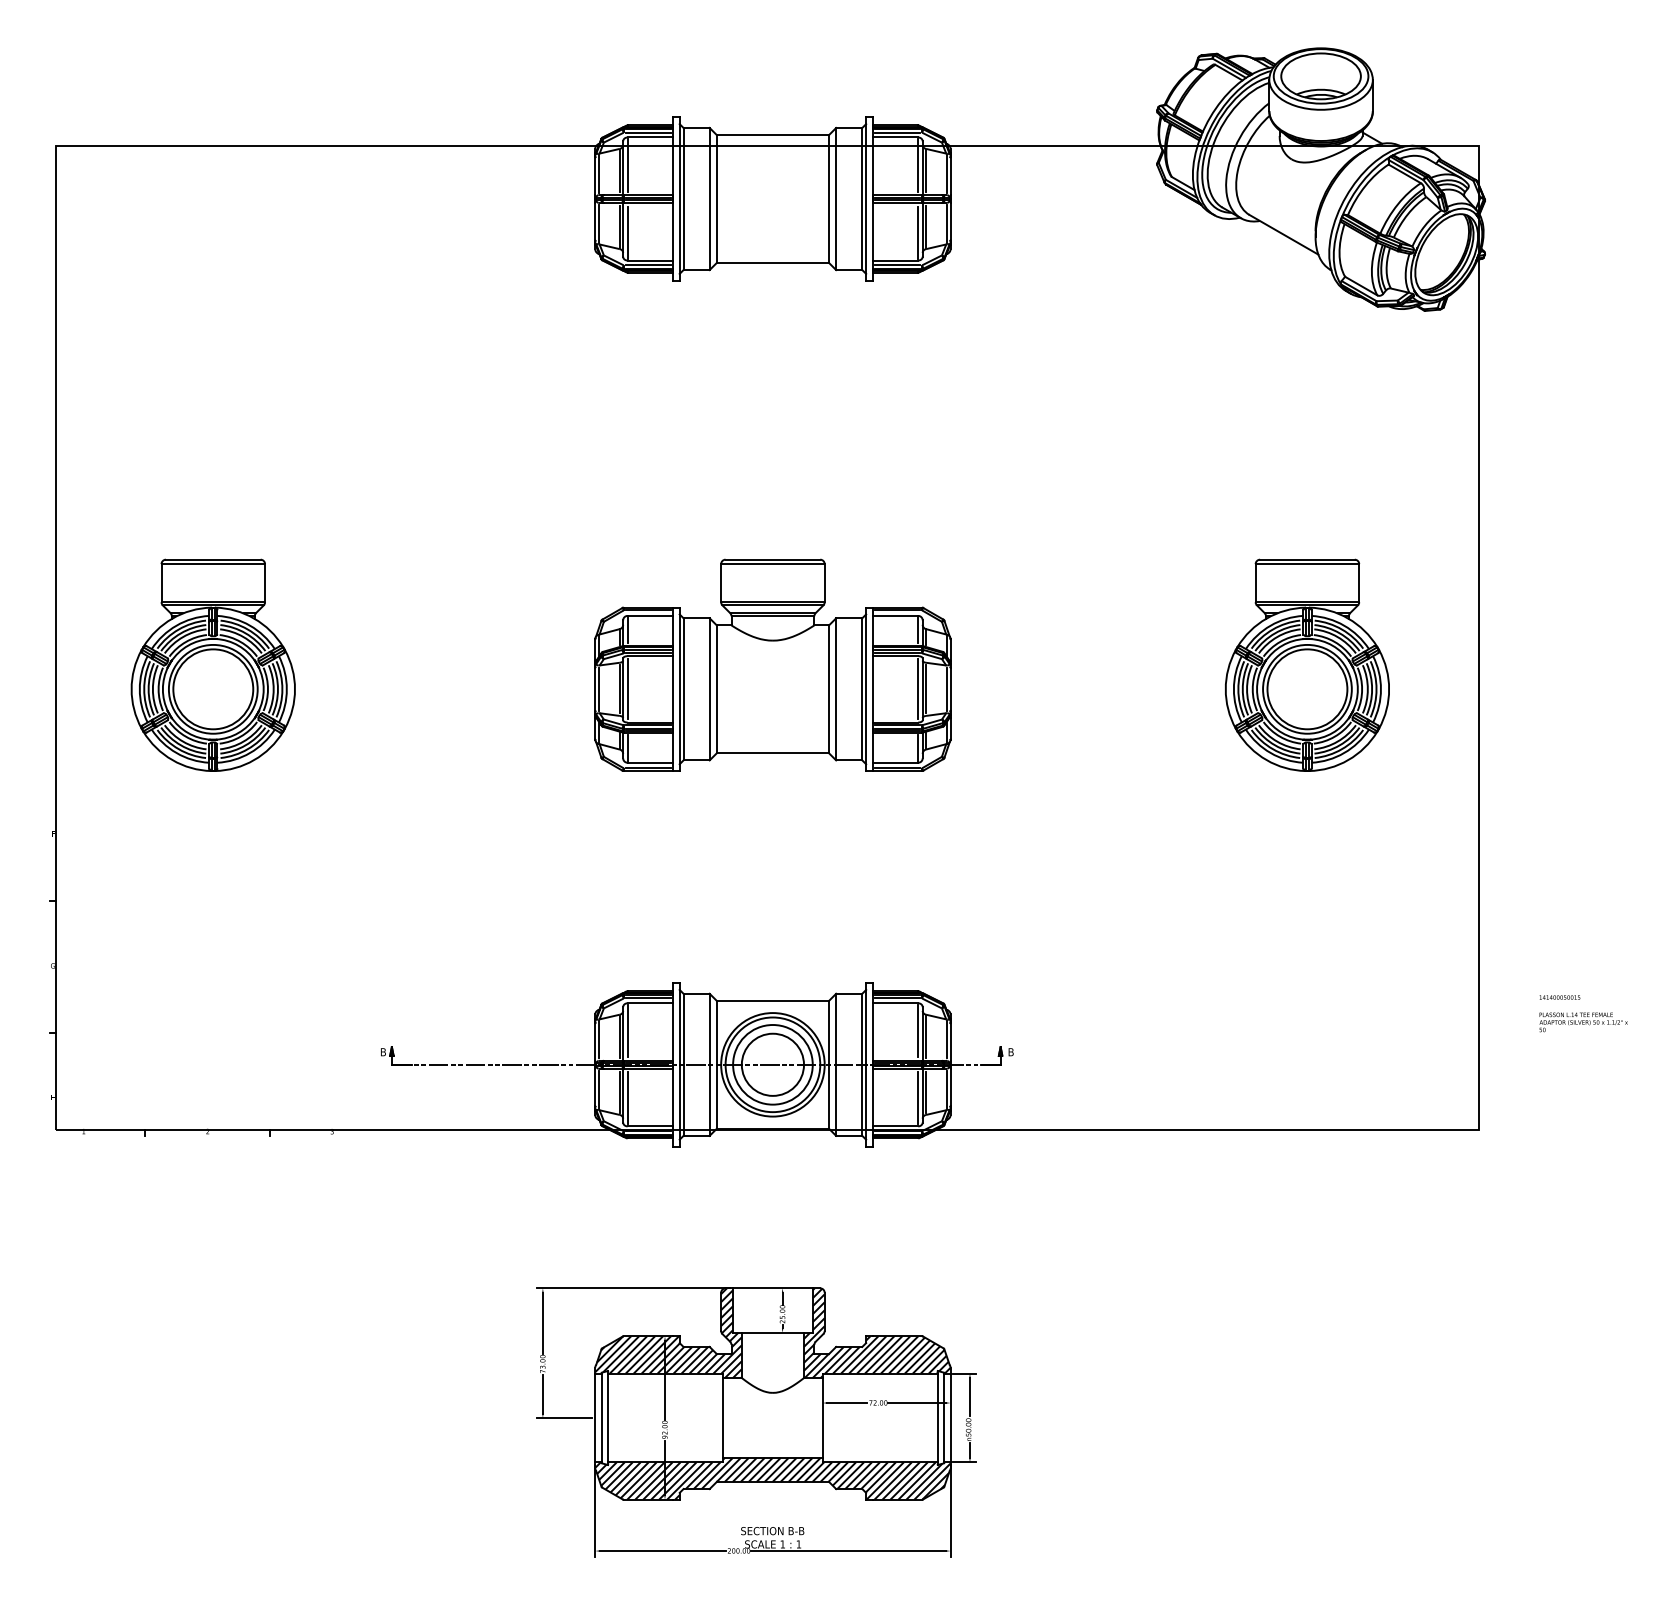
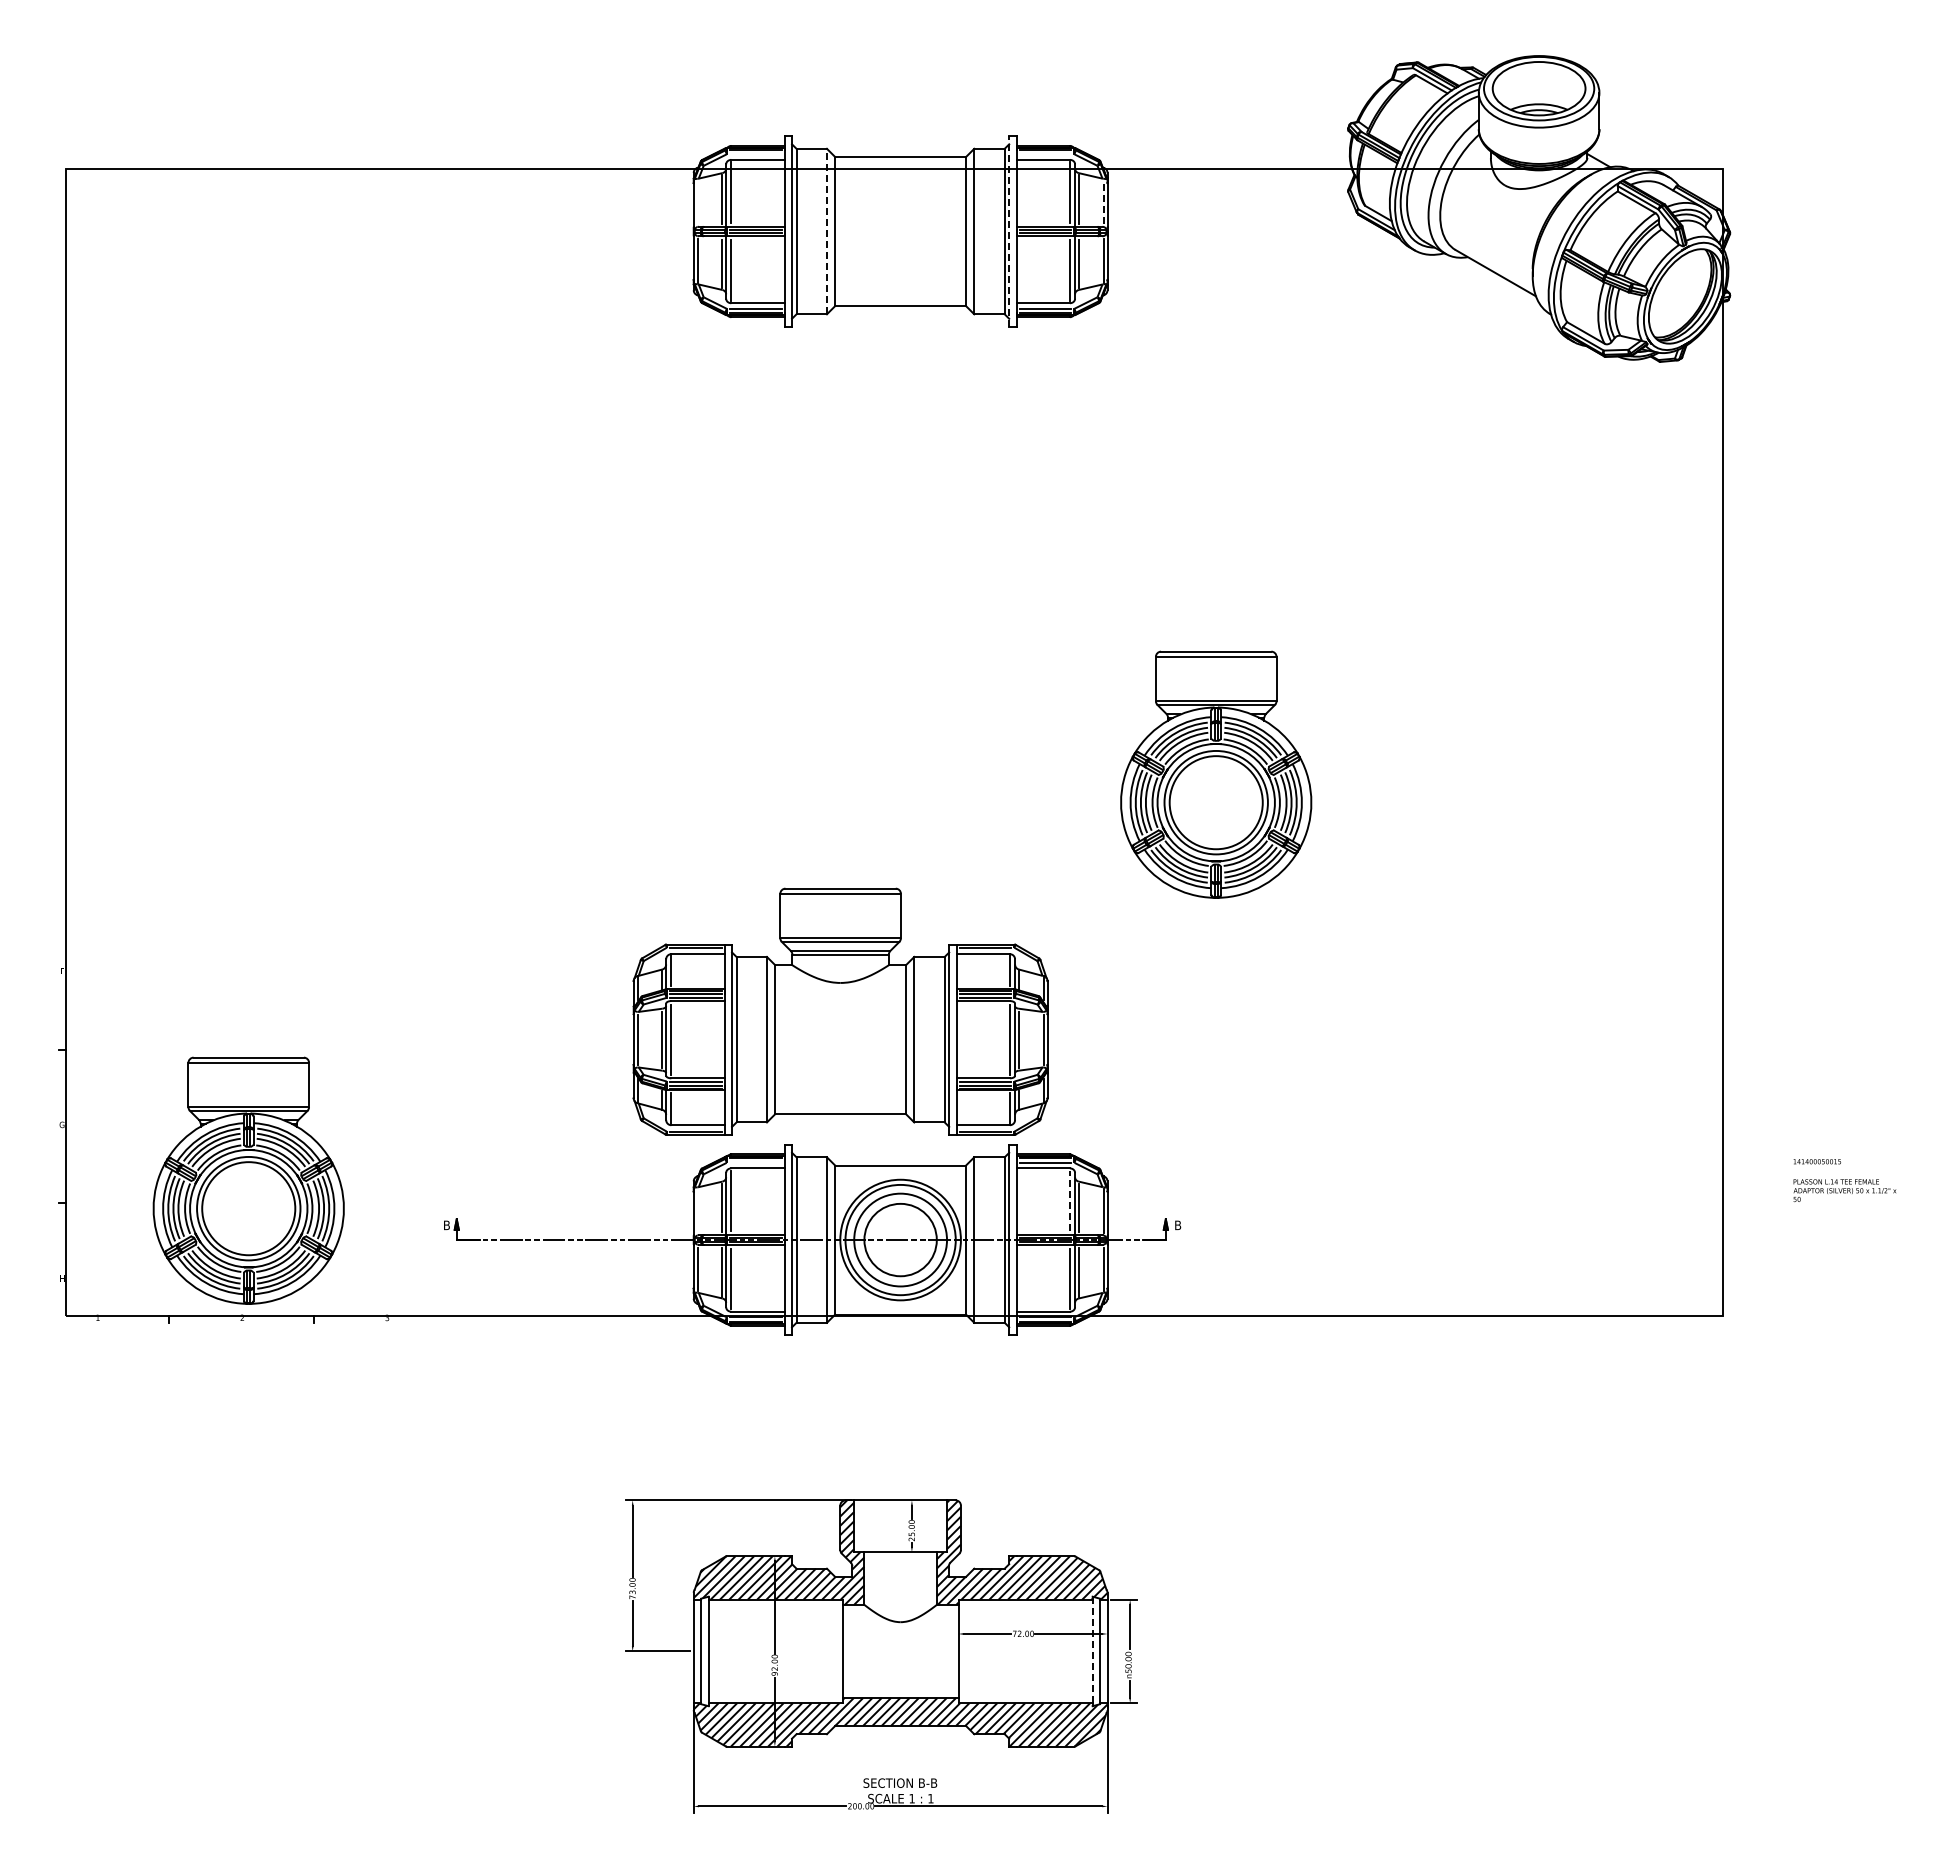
line: (648, 132) -> (755, 154), removed
line: (897, 132) -> (1045, 154), removed
line: (598, 174) -> (697, 202), removed
line: (947, 174) -> (1103, 202), solid -> dashed
line: (709, 198) -> (826, 231), solid -> dashed
line: (866, 198) -> (1009, 231), solid -> dashed
part: (213, 665) -> (248, 1180), moved
part: (772, 665) -> (840, 1011), moved
part: (1307, 665) -> (1216, 774), moved
line: (648, 998) -> (755, 1162), removed
line: (917, 1030) -> (1069, 1200), solid -> dashed
line: (598, 1039) -> (697, 1210), removed
line: (937, 1418) -> (1092, 1651), solid -> dashed

